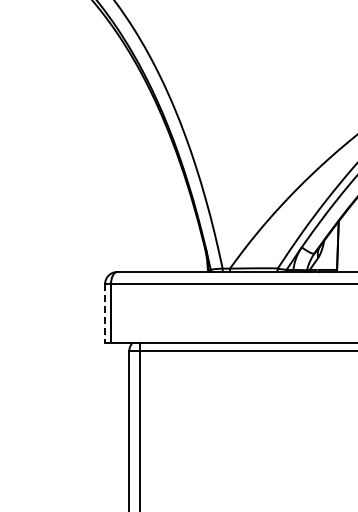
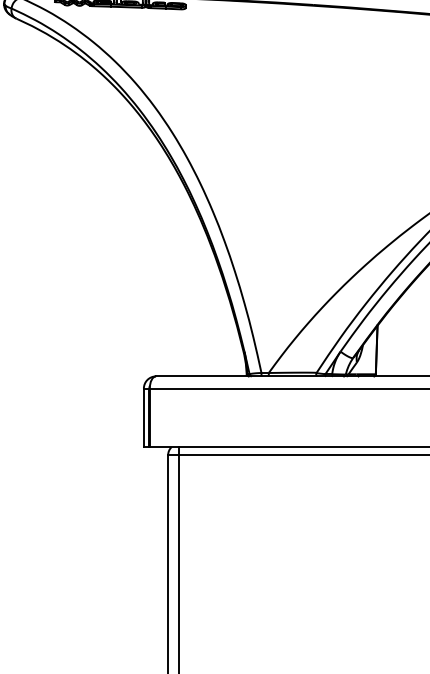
line: (104, 314) -> (143, 418), dashed -> solid

